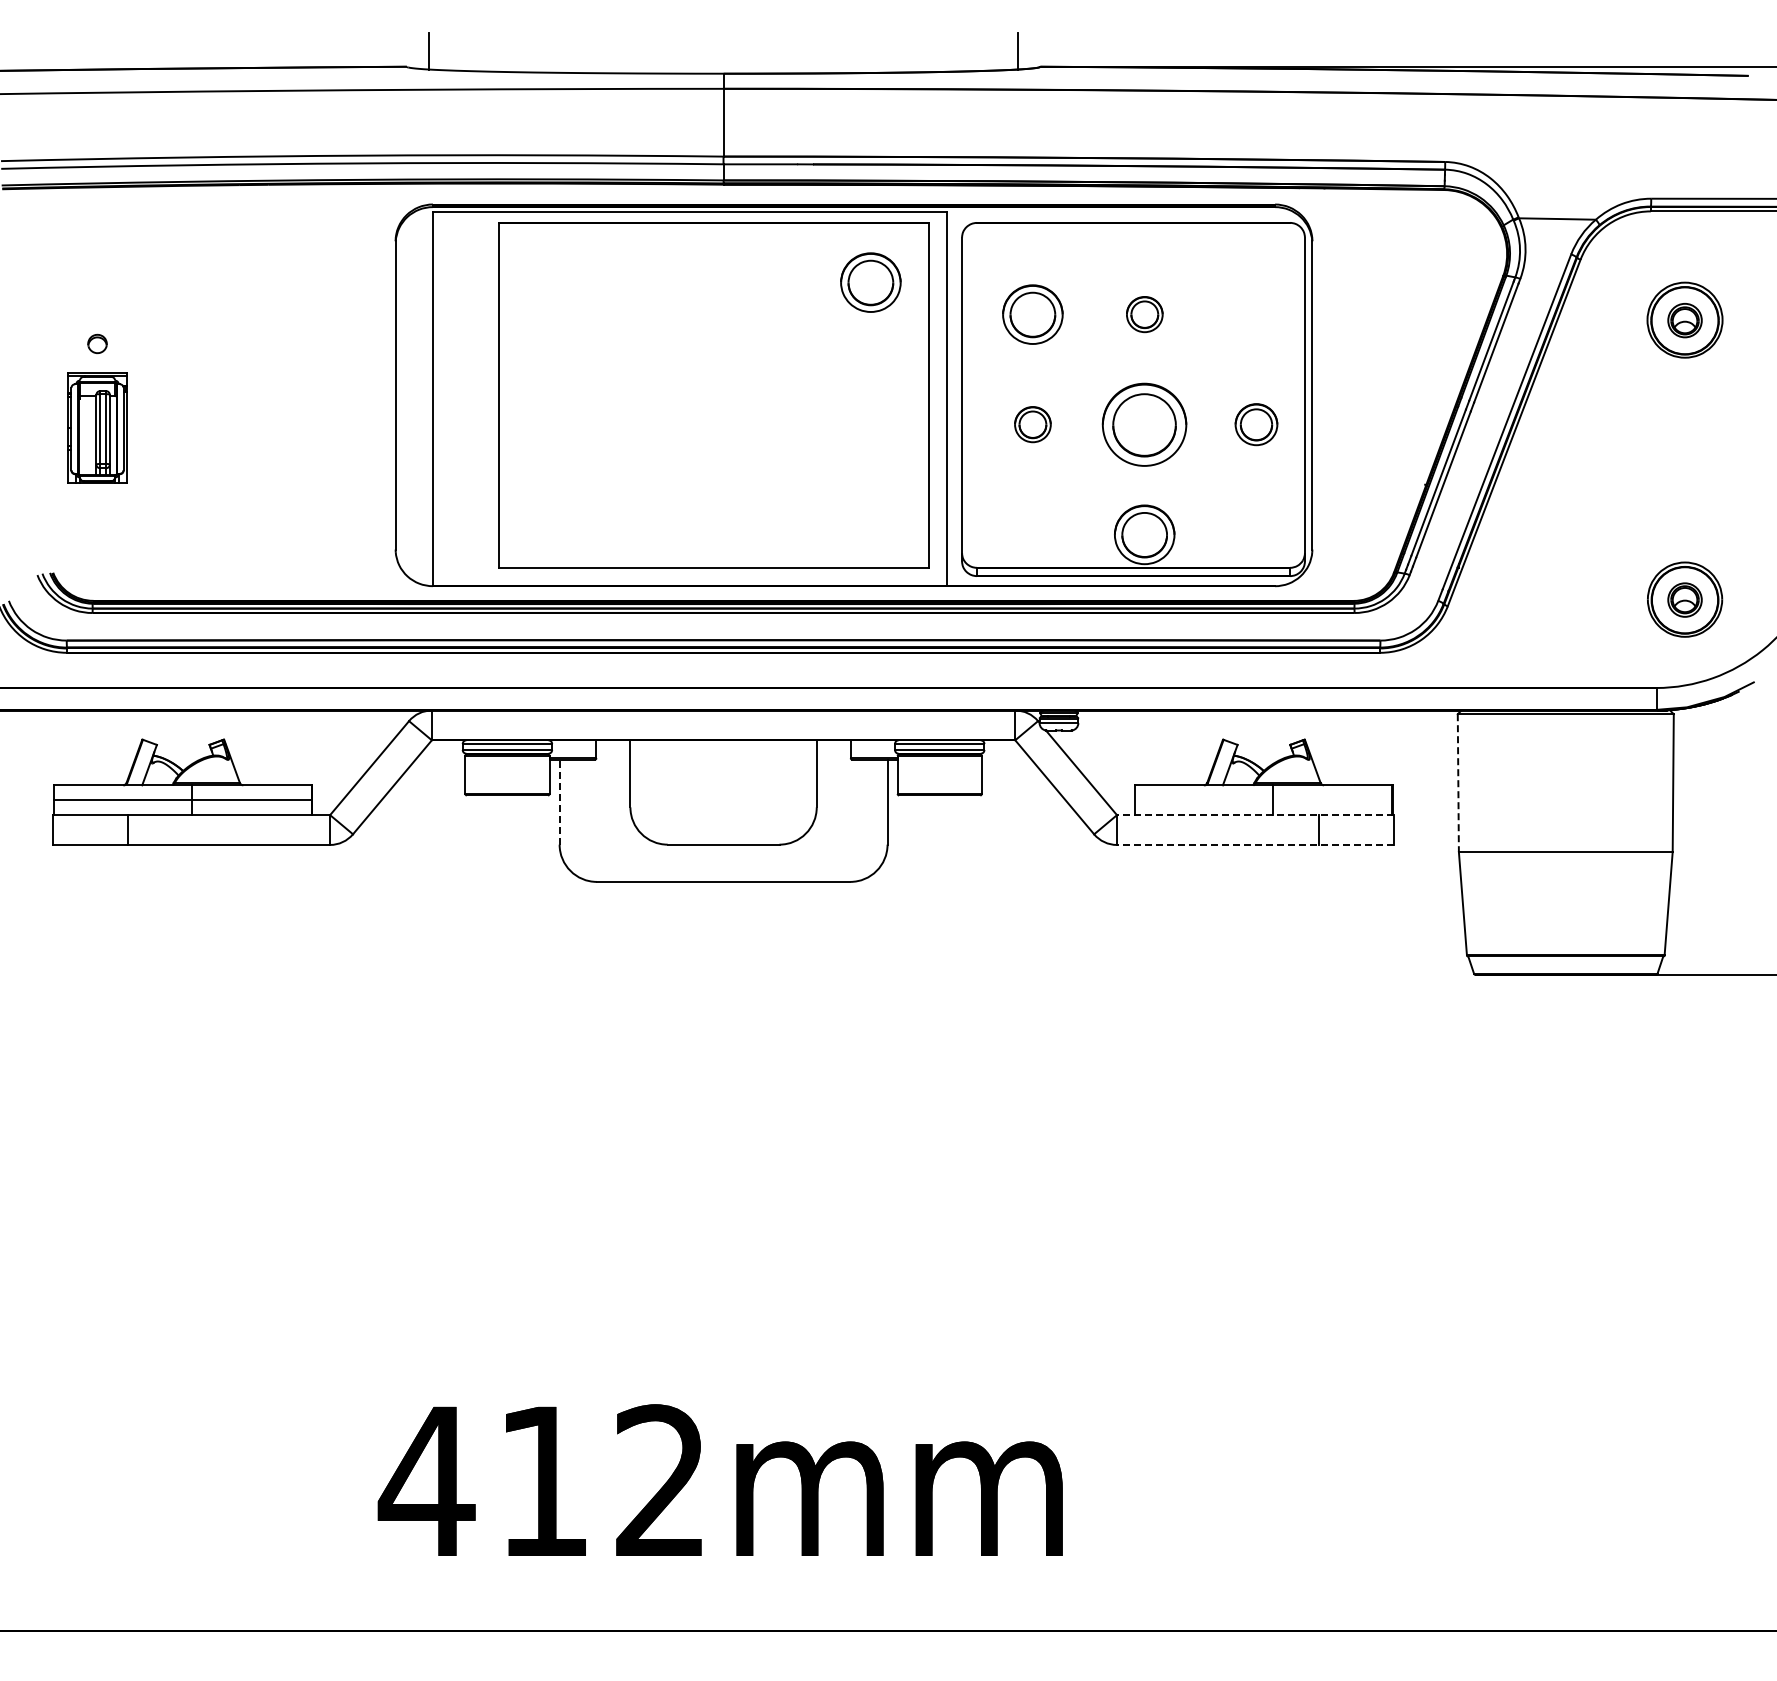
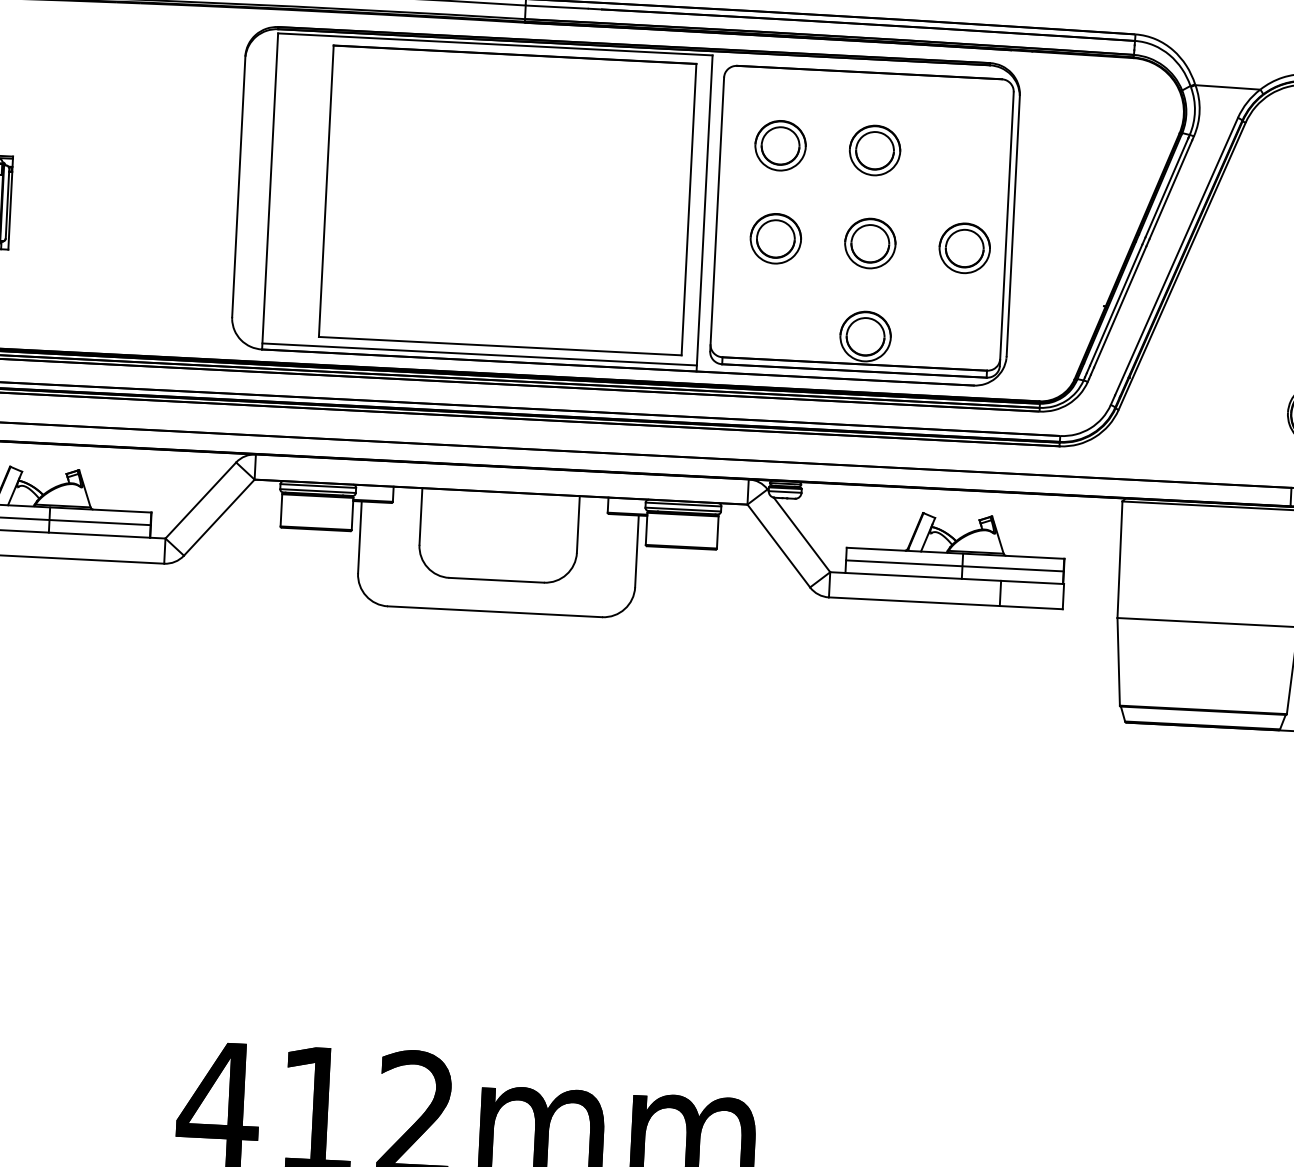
part: (870, 282) -> (644, 111), removed
part: (1144, 314) -> (874, 150), size x1.67
part: (1032, 424) -> (775, 238), size x1.67
part: (1144, 424) -> (870, 243), size x0.71
part: (1256, 424) -> (964, 248), size x1.43
line: (689, 579) -> (479, 354), added
line: (1458, 783) -> (1120, 560), dashed -> solid
line: (1263, 800) -> (954, 566), added
line: (559, 801) -> (359, 536), dashed -> solid
line: (1254, 815) -> (946, 578), dashed -> solid
line: (1254, 844) -> (945, 602), dashed -> solid

